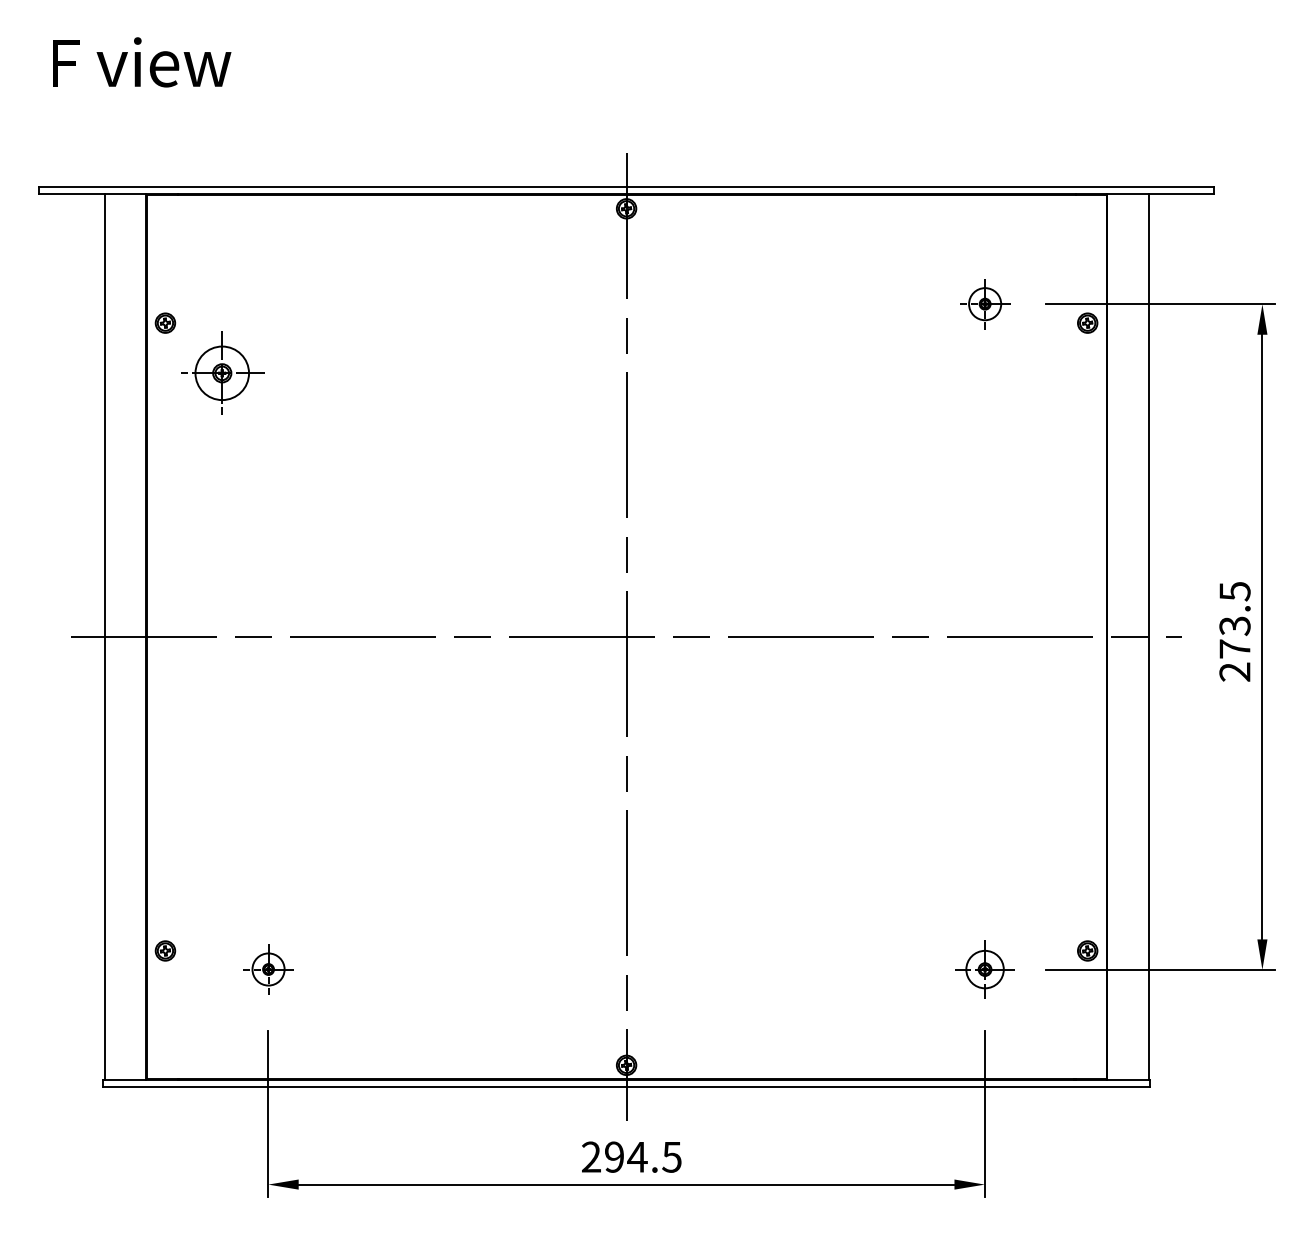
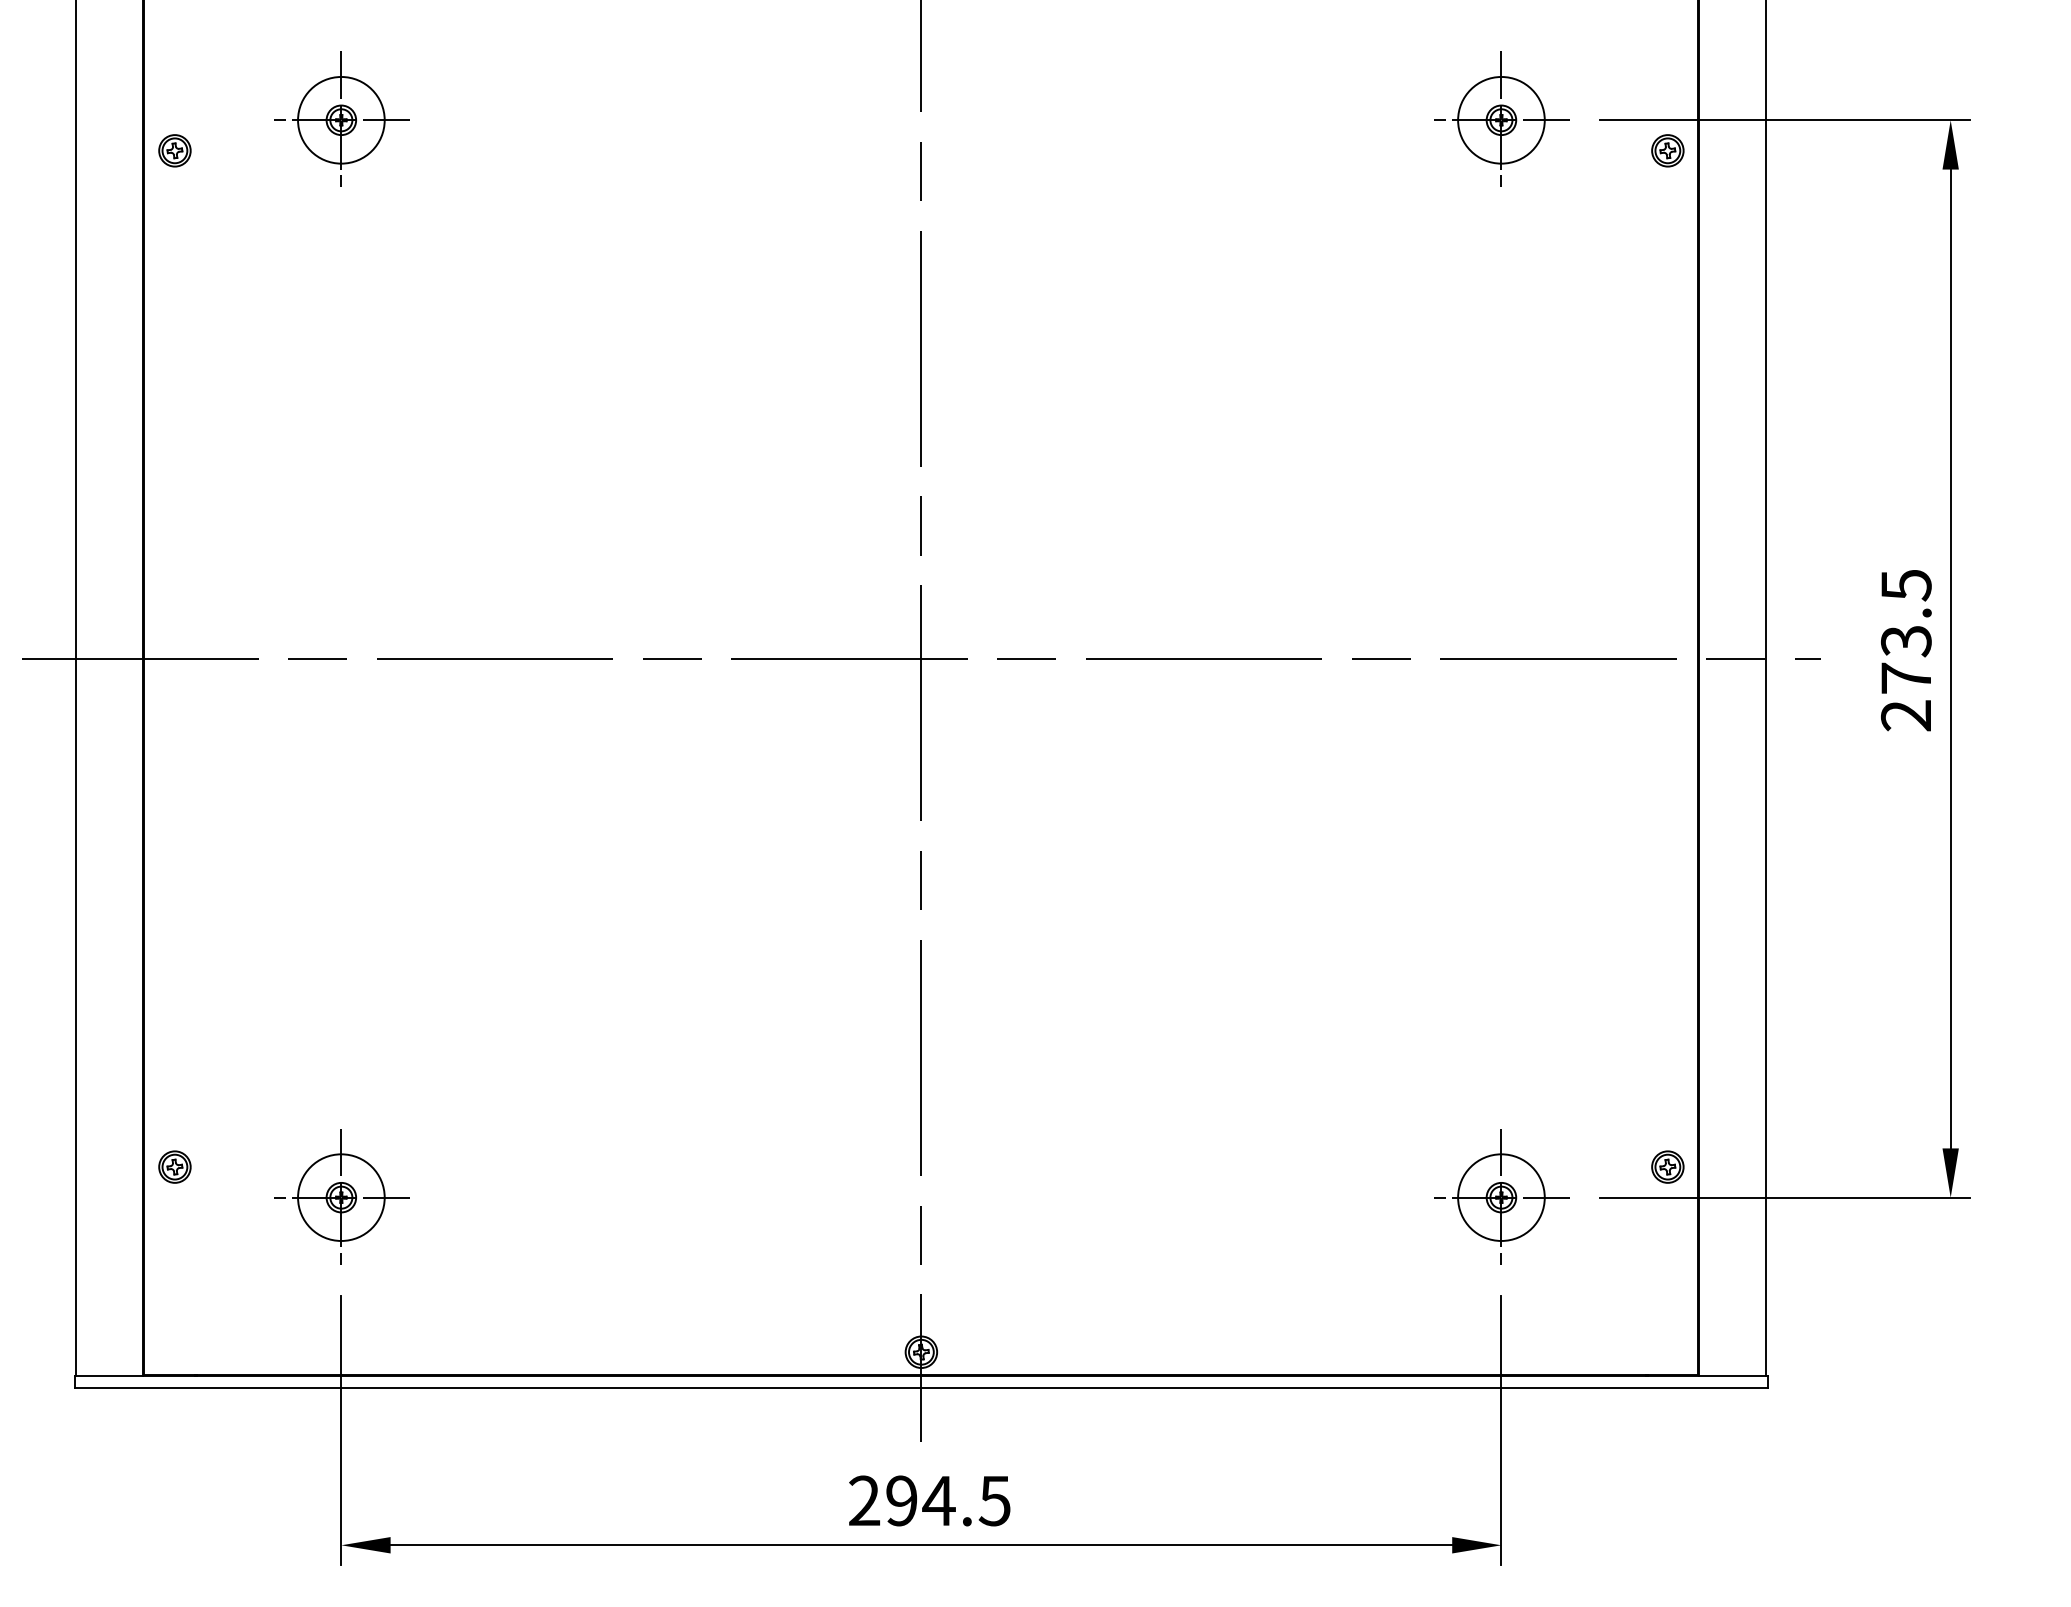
part: (985, 303) -> (1502, 118), size x1.67
part: (222, 372) -> (341, 118), moved
part: (268, 968) -> (341, 1195), size x1.67
part: (985, 968) -> (1502, 1195), size x1.43

